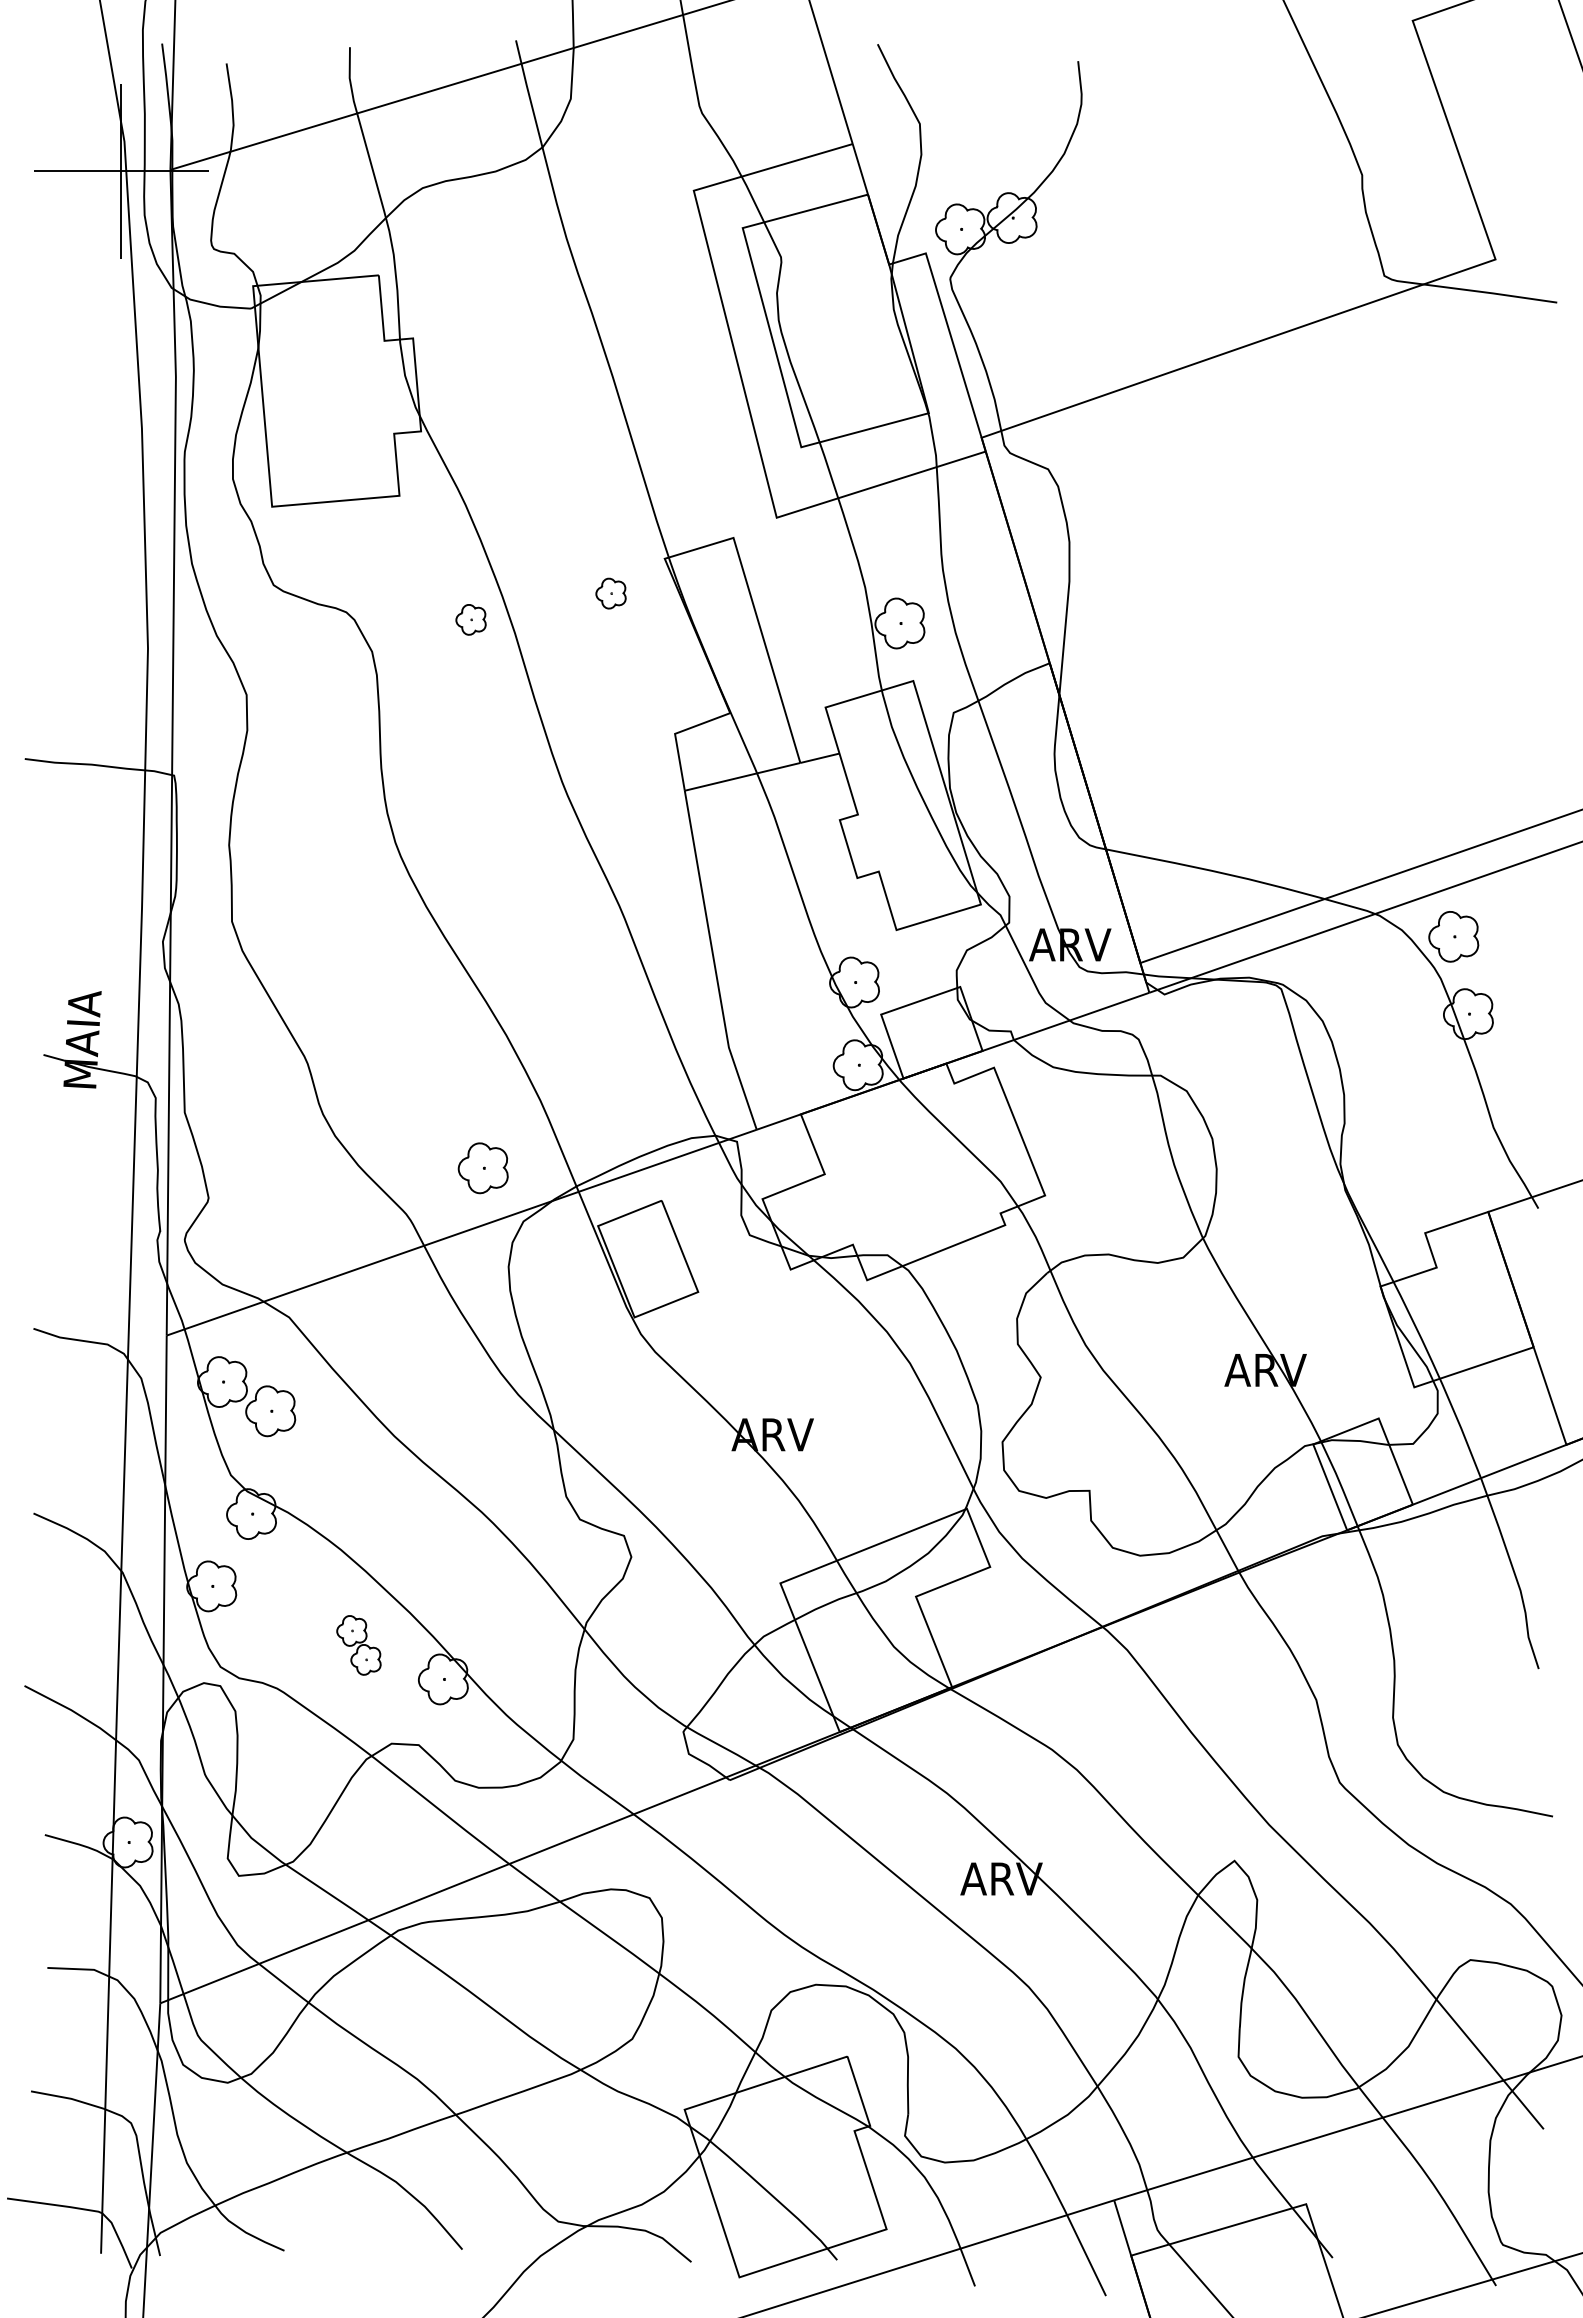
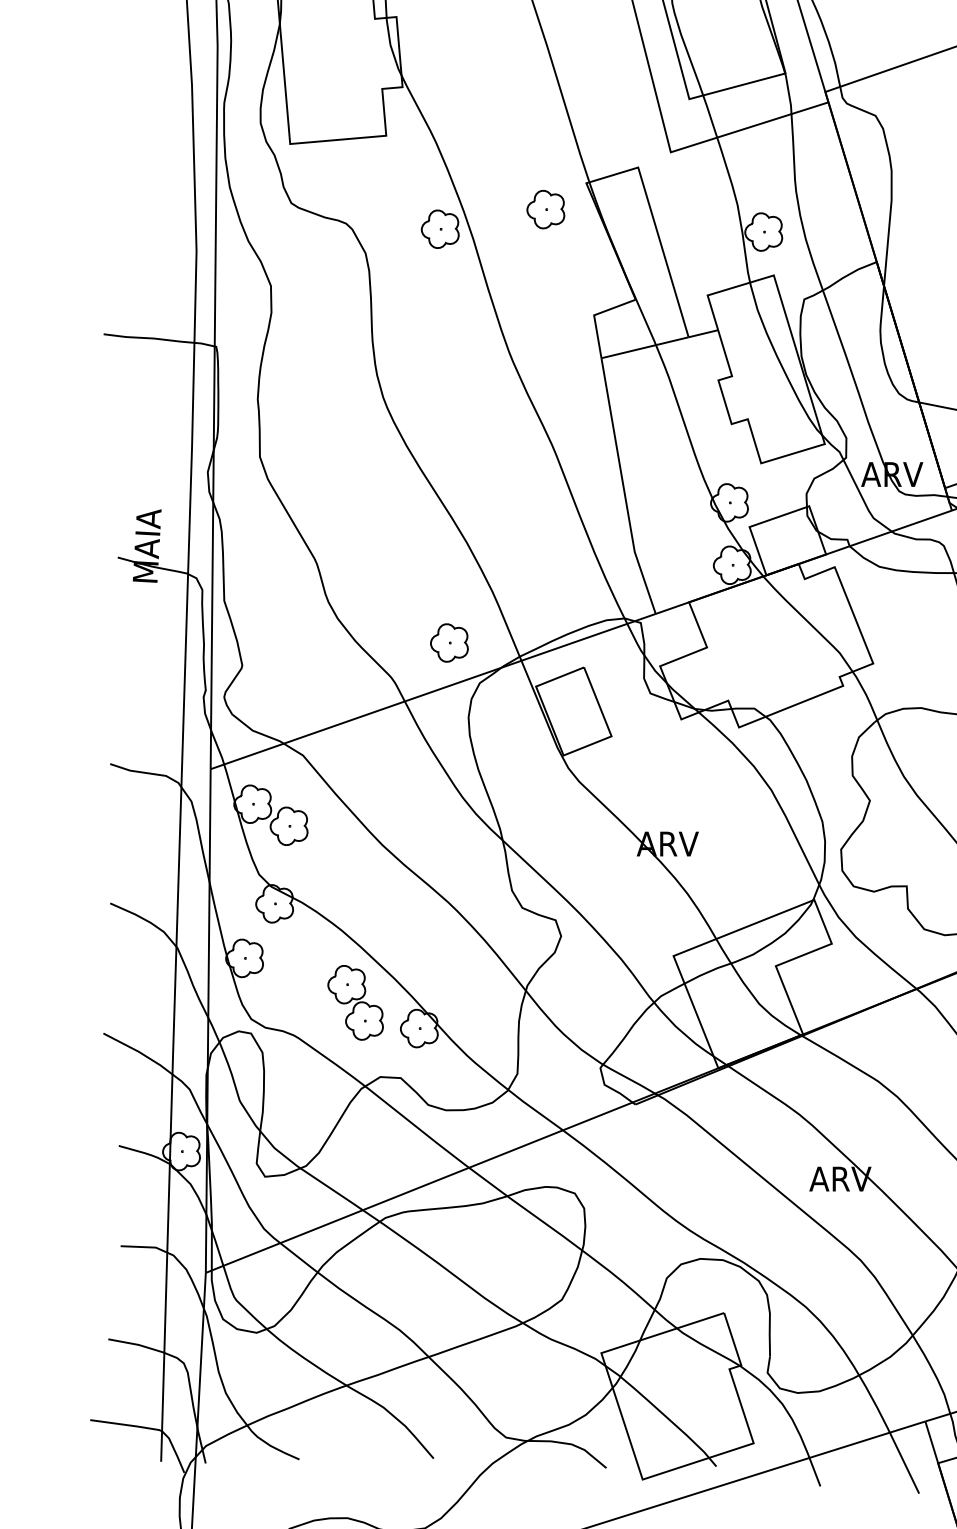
part: (610, 593) -> (545, 209), size x1.67
part: (470, 619) -> (439, 229), size x1.67
part: (358, 1645) -> (355, 1002), size x1.67

